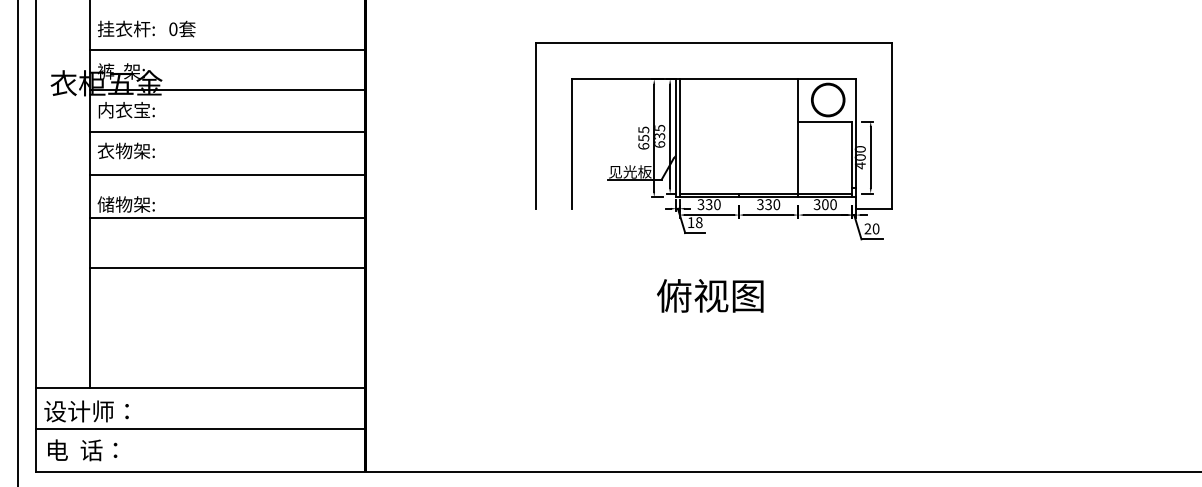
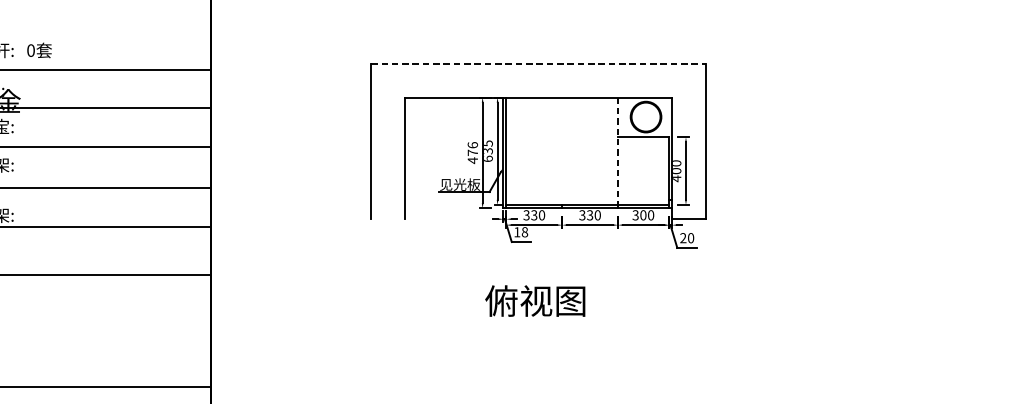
line: (714, 43) -> (539, 64), solid -> dashed
line: (798, 136) -> (618, 151), solid -> dashed
text: (643, 138) -> (472, 153), 655 -> 476

